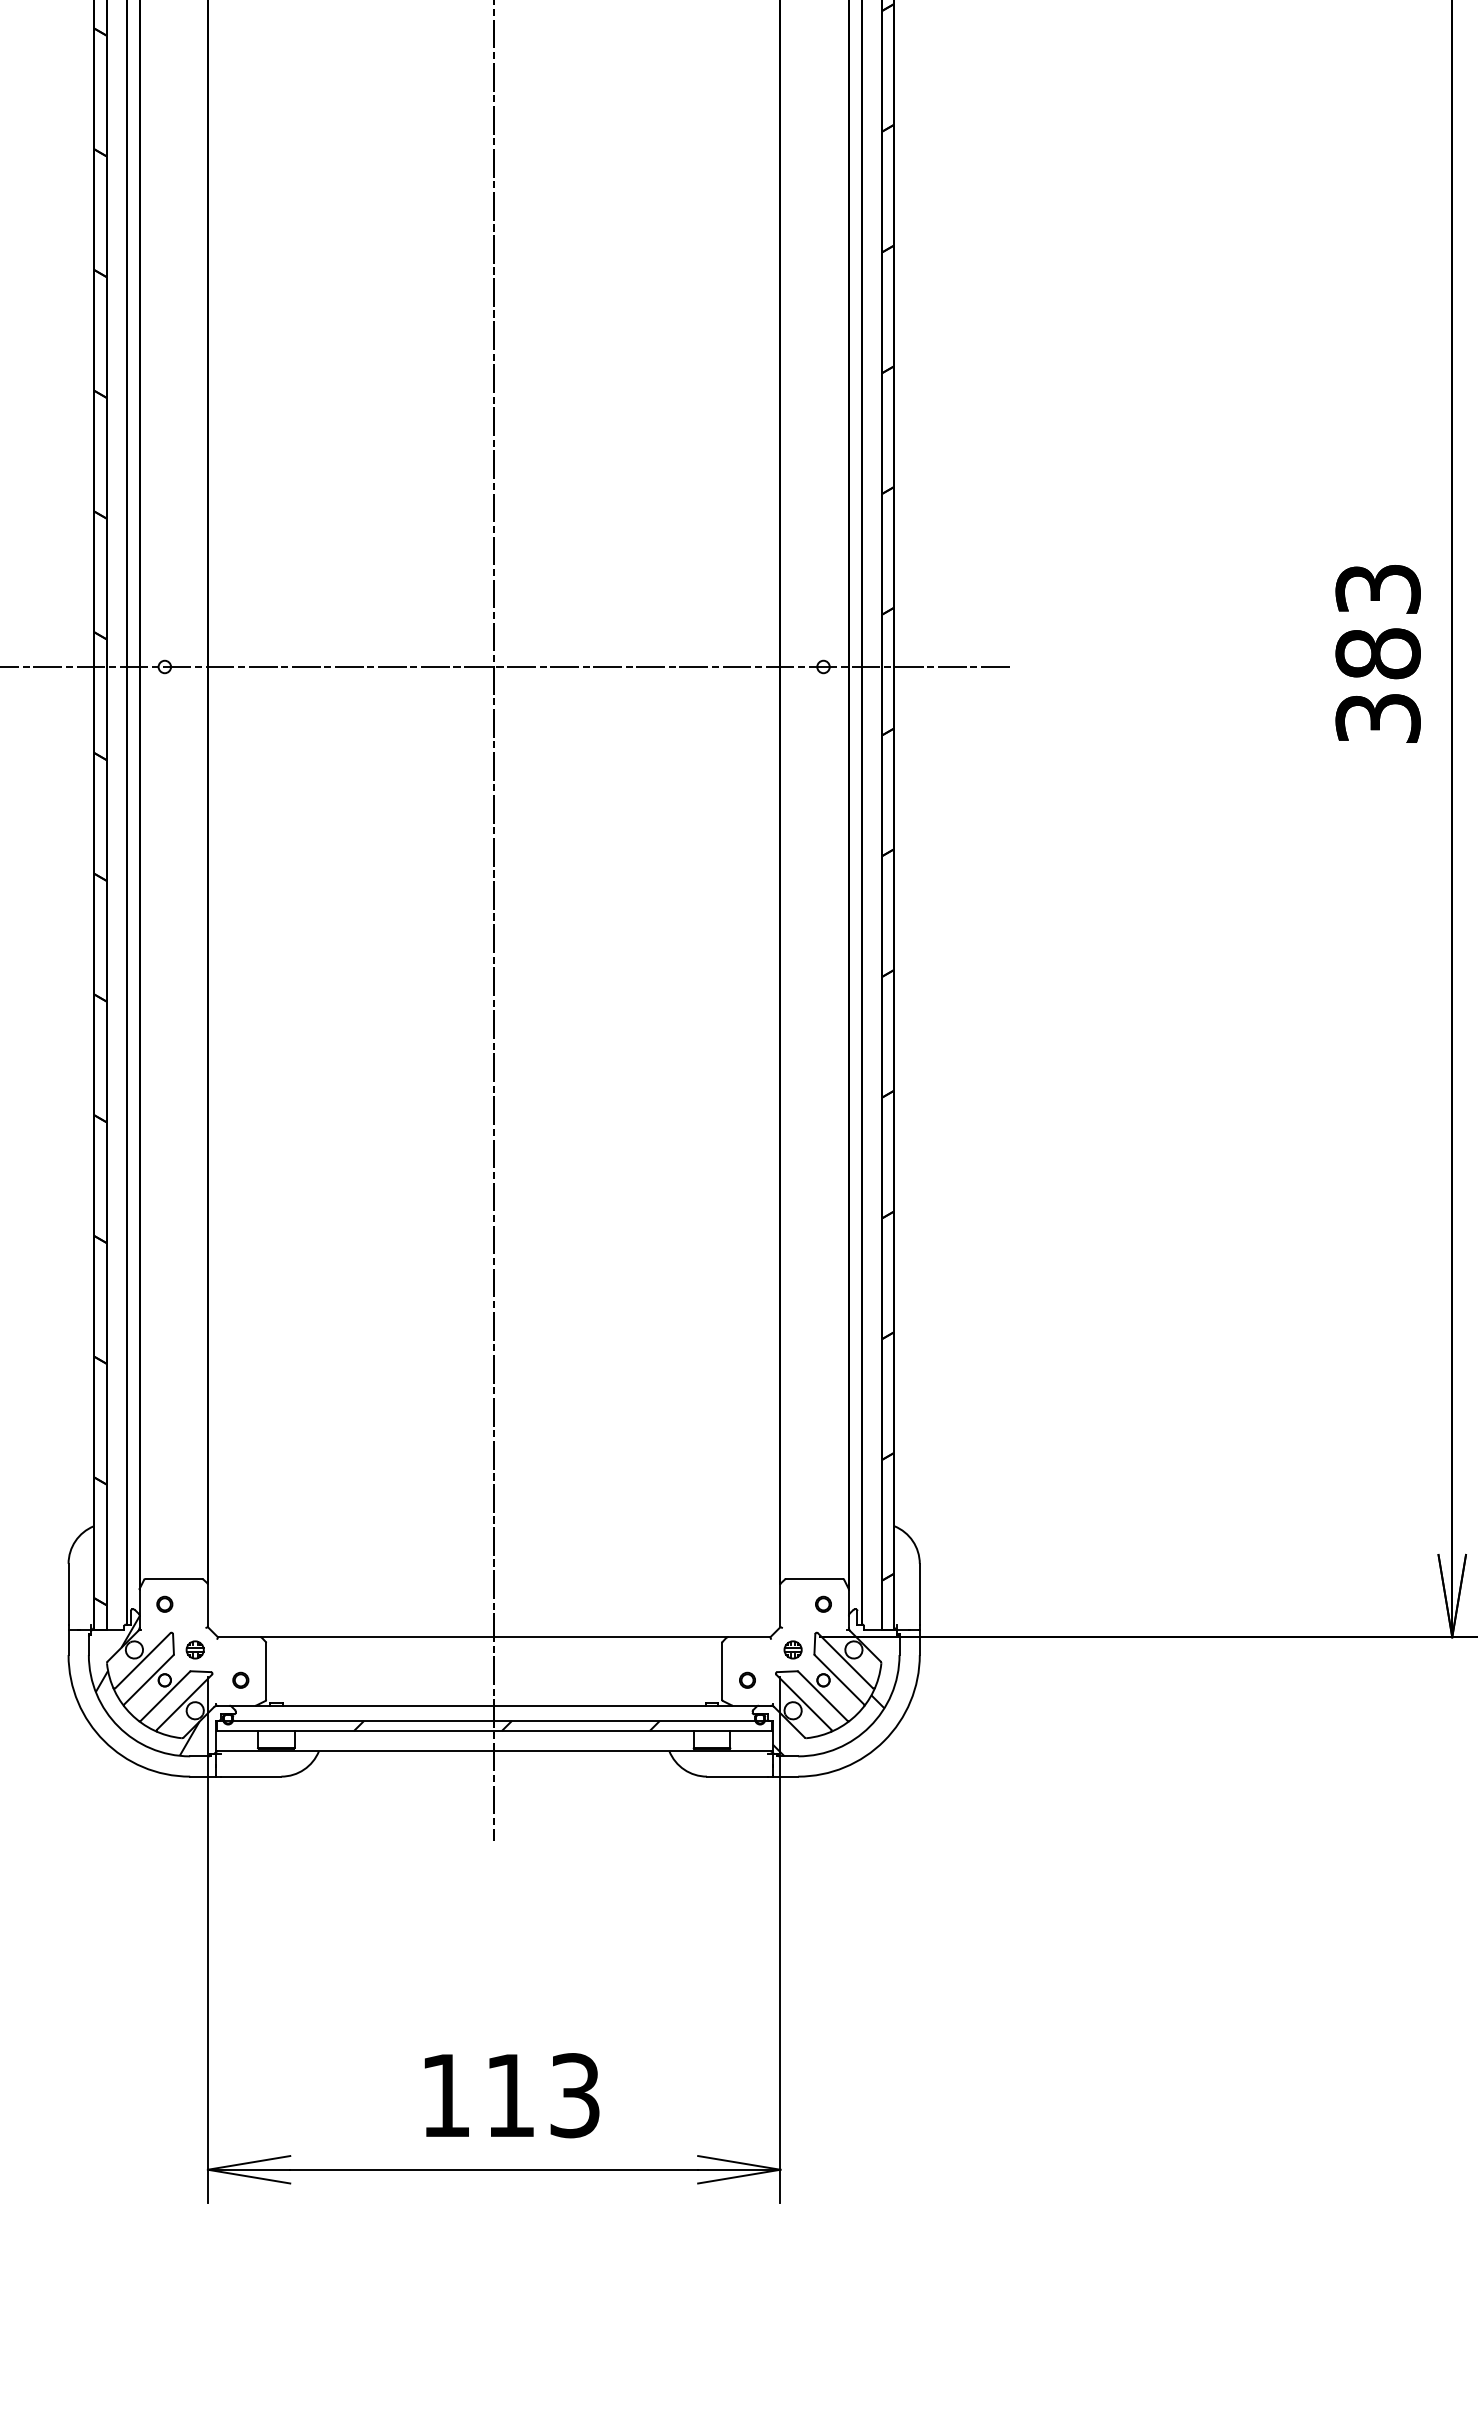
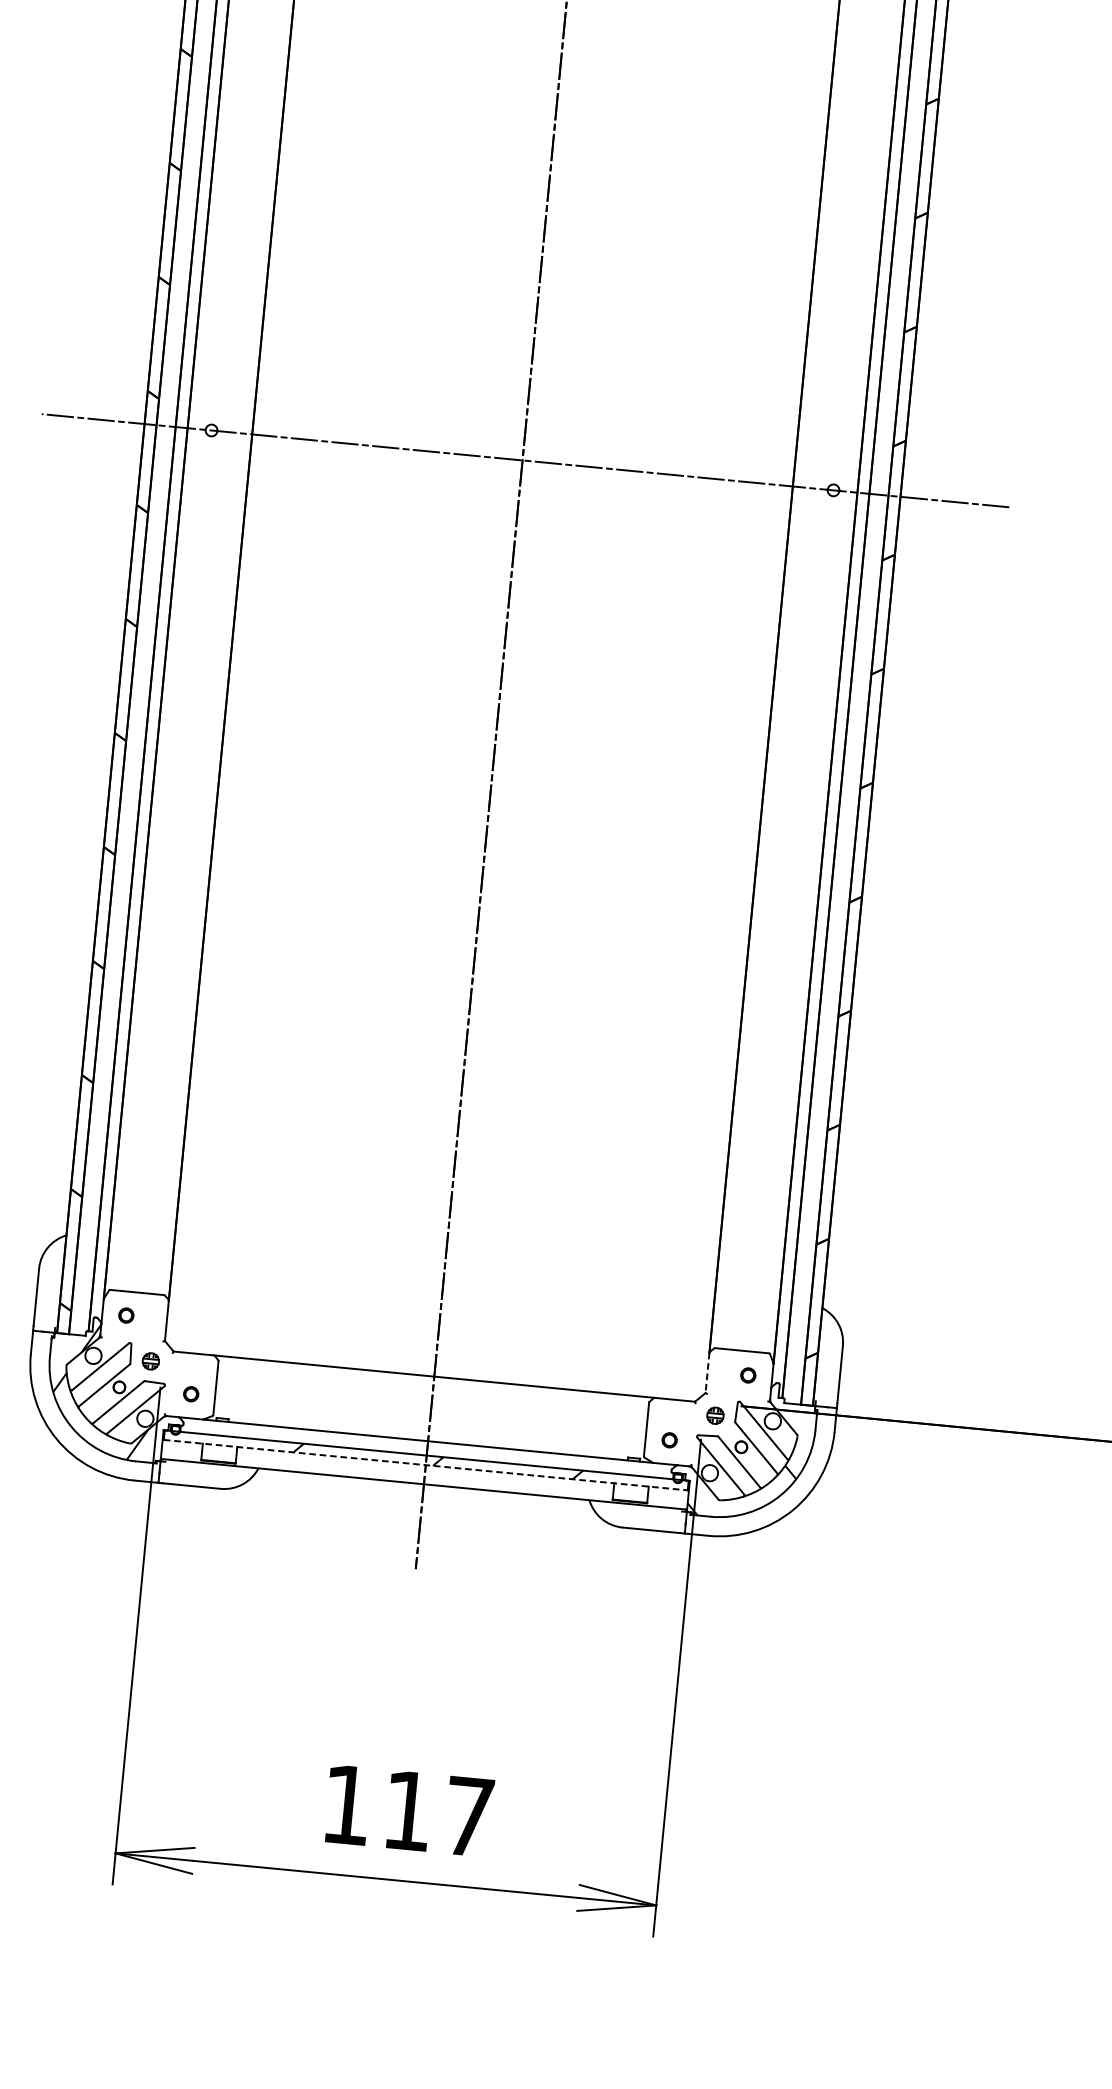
line: (780, 1606) -> (707, 1373), solid -> dashed
line: (494, 1731) -> (426, 1465), solid -> dashed
text: (574, 2095) -> (468, 1816), 113 -> 117

